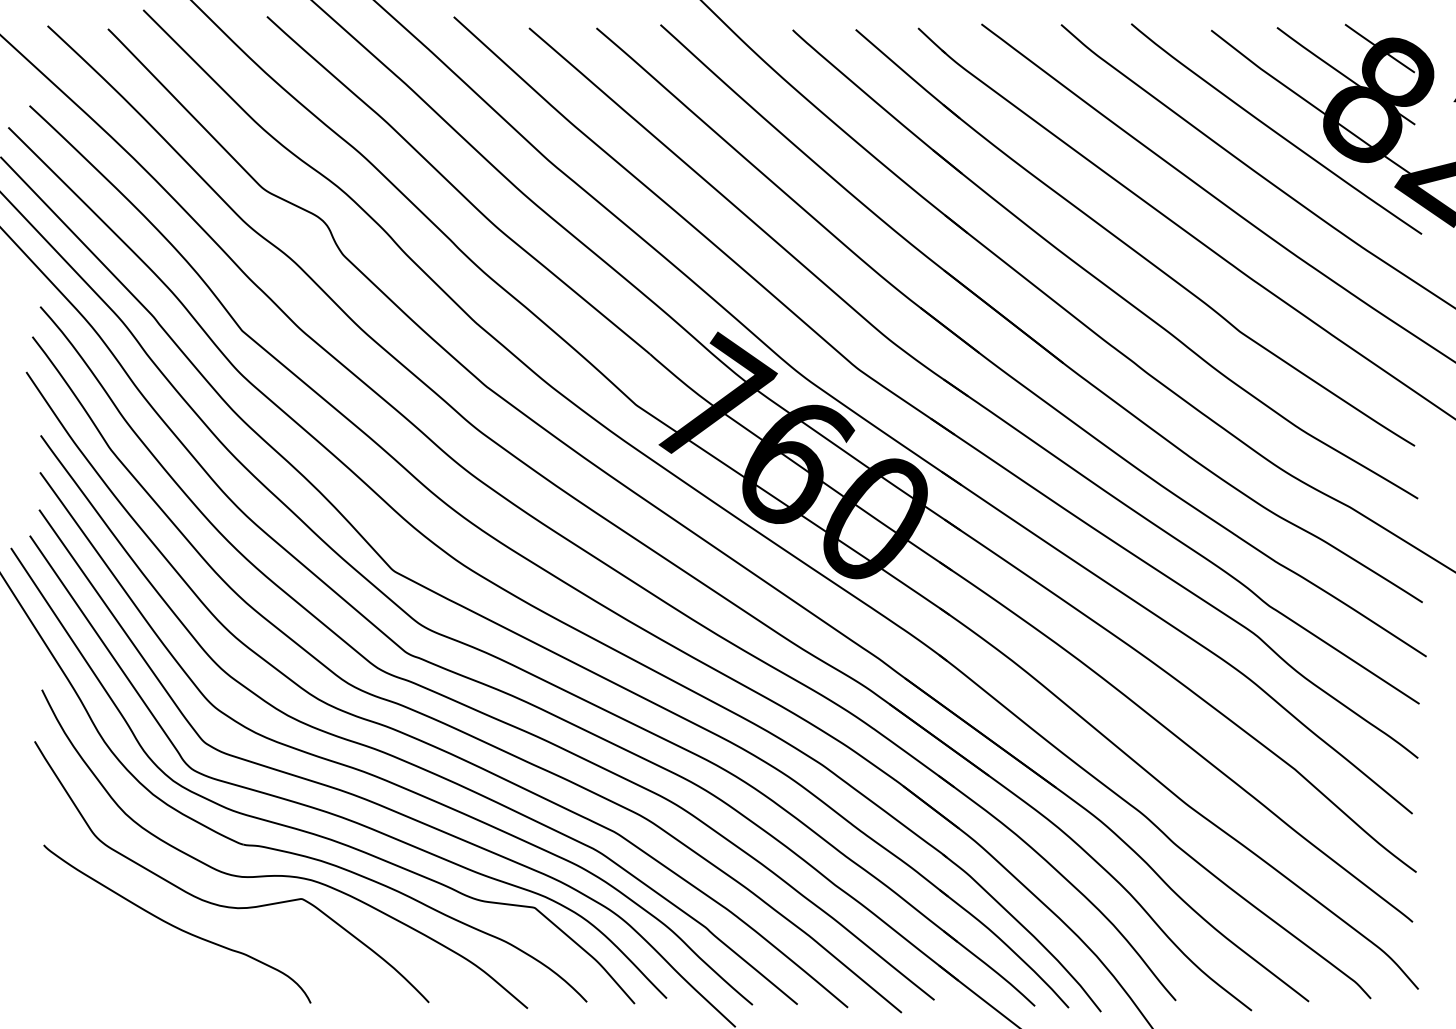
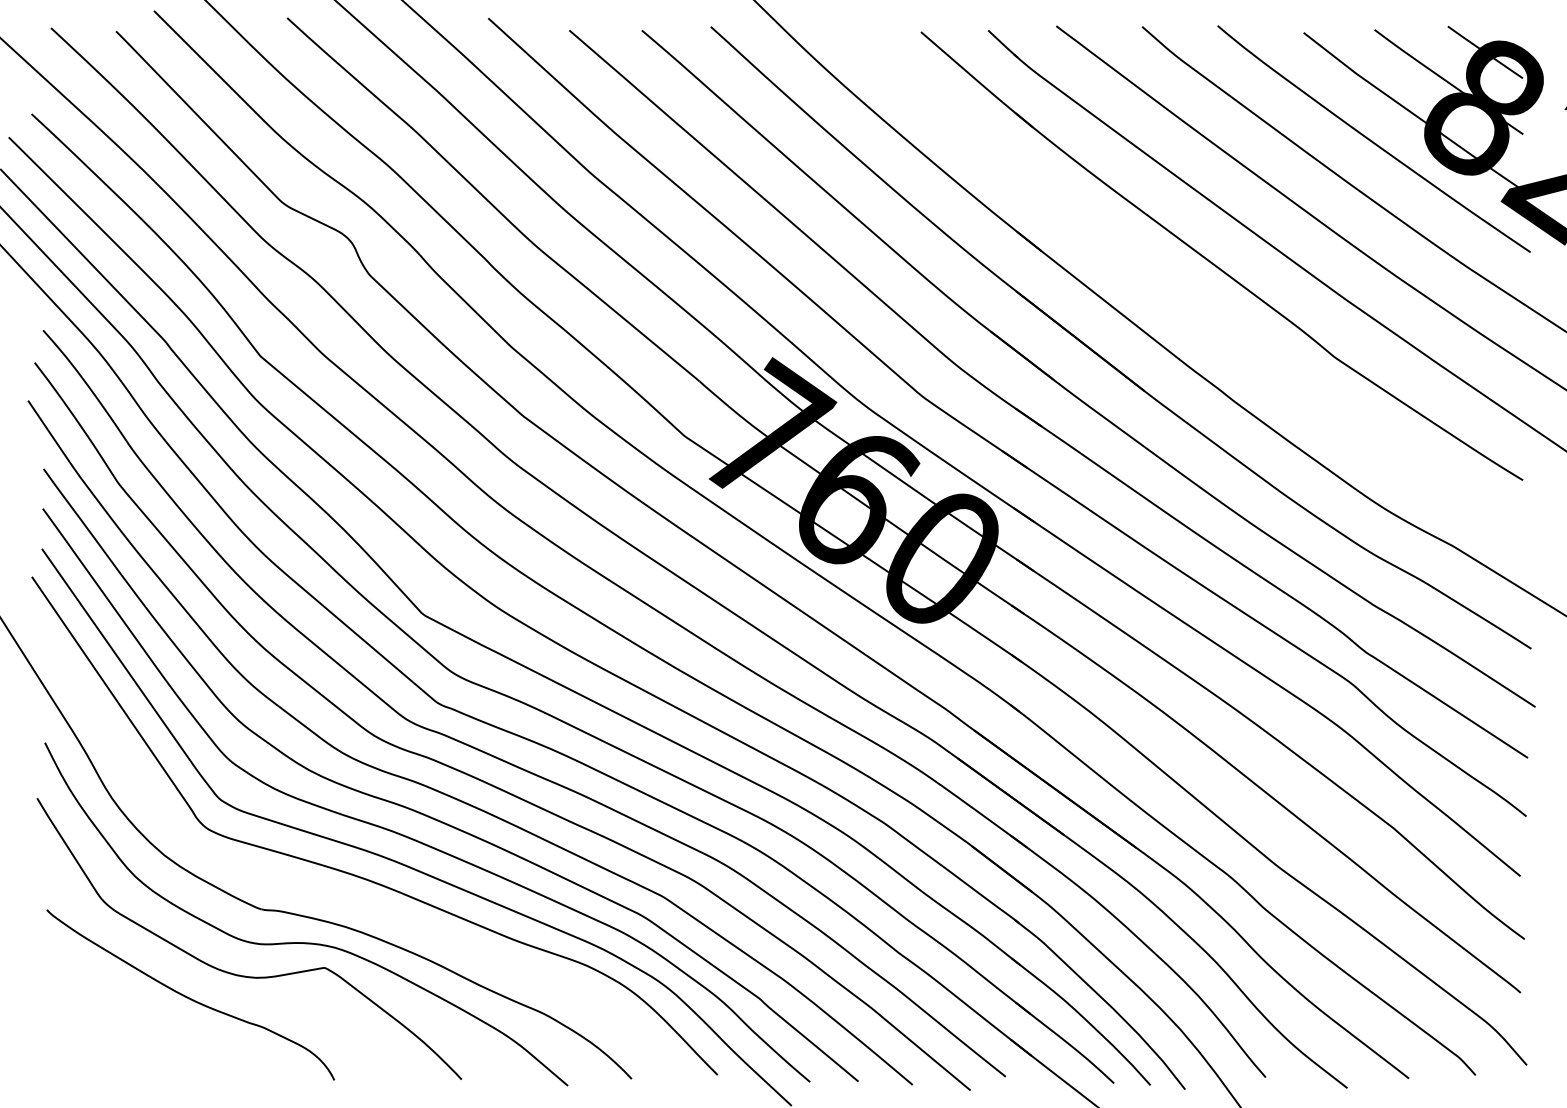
part: (1093, 275) -> (1177, 296), removed
curve: (303, 829) -> (326, 893), removed

